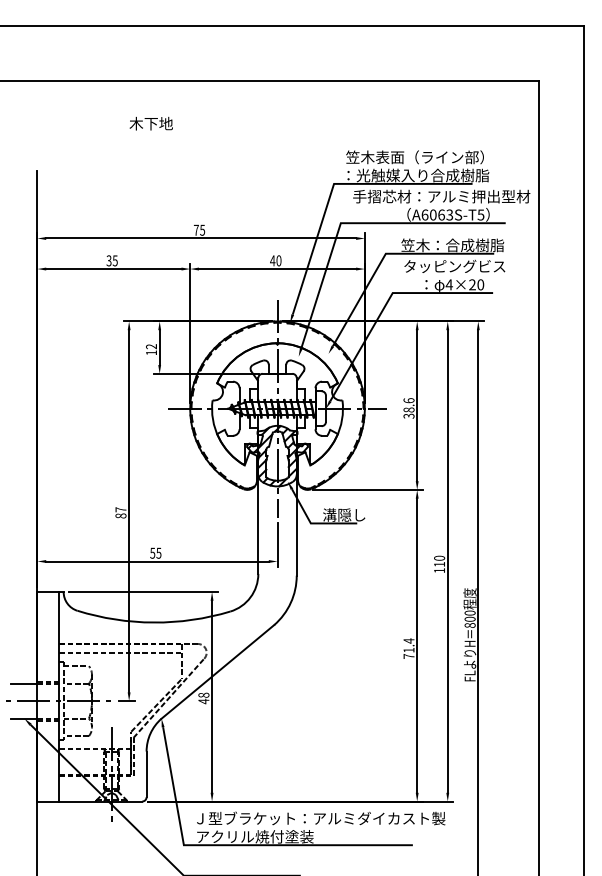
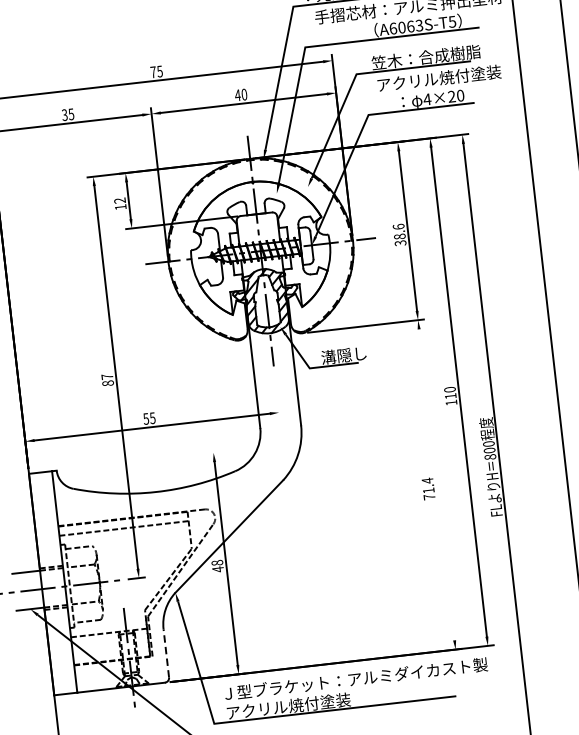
text: (462, 266) -> (439, 78), タッピングビス -> アクリル焼付塗装
line: (277, 544) -> (277, 394), removed
line: (143, 592) -> (141, 461), removed
line: (417, 645) -> (437, 484), removed
line: (146, 774) -> (166, 653), solid -> dashed

